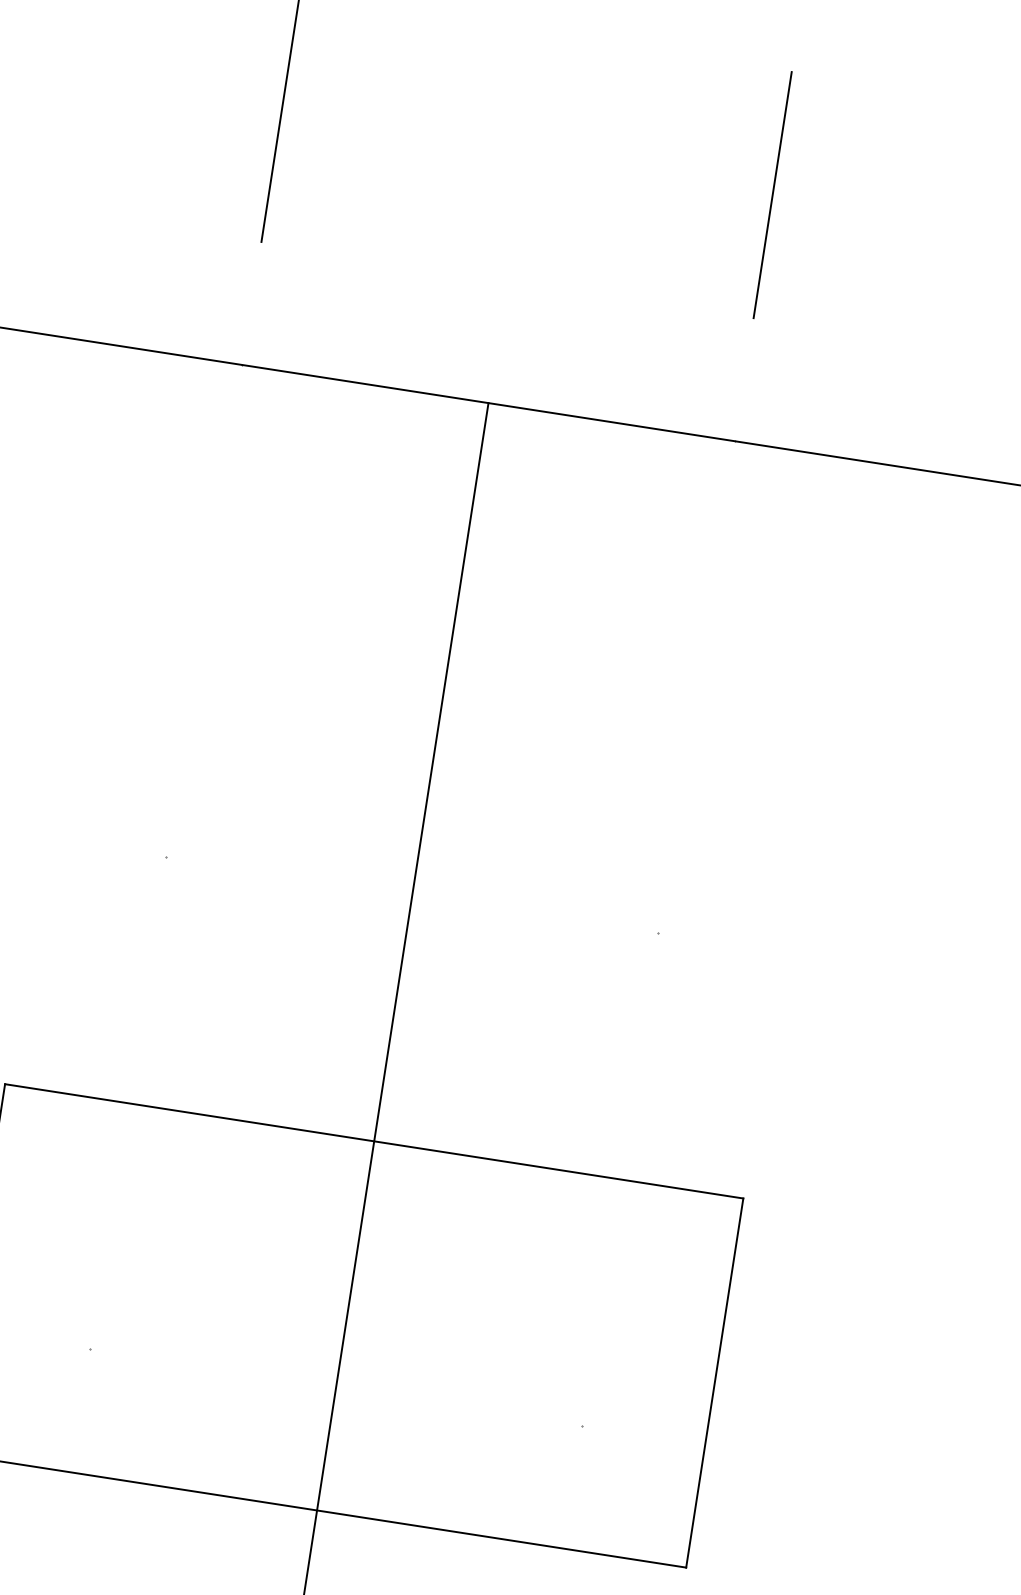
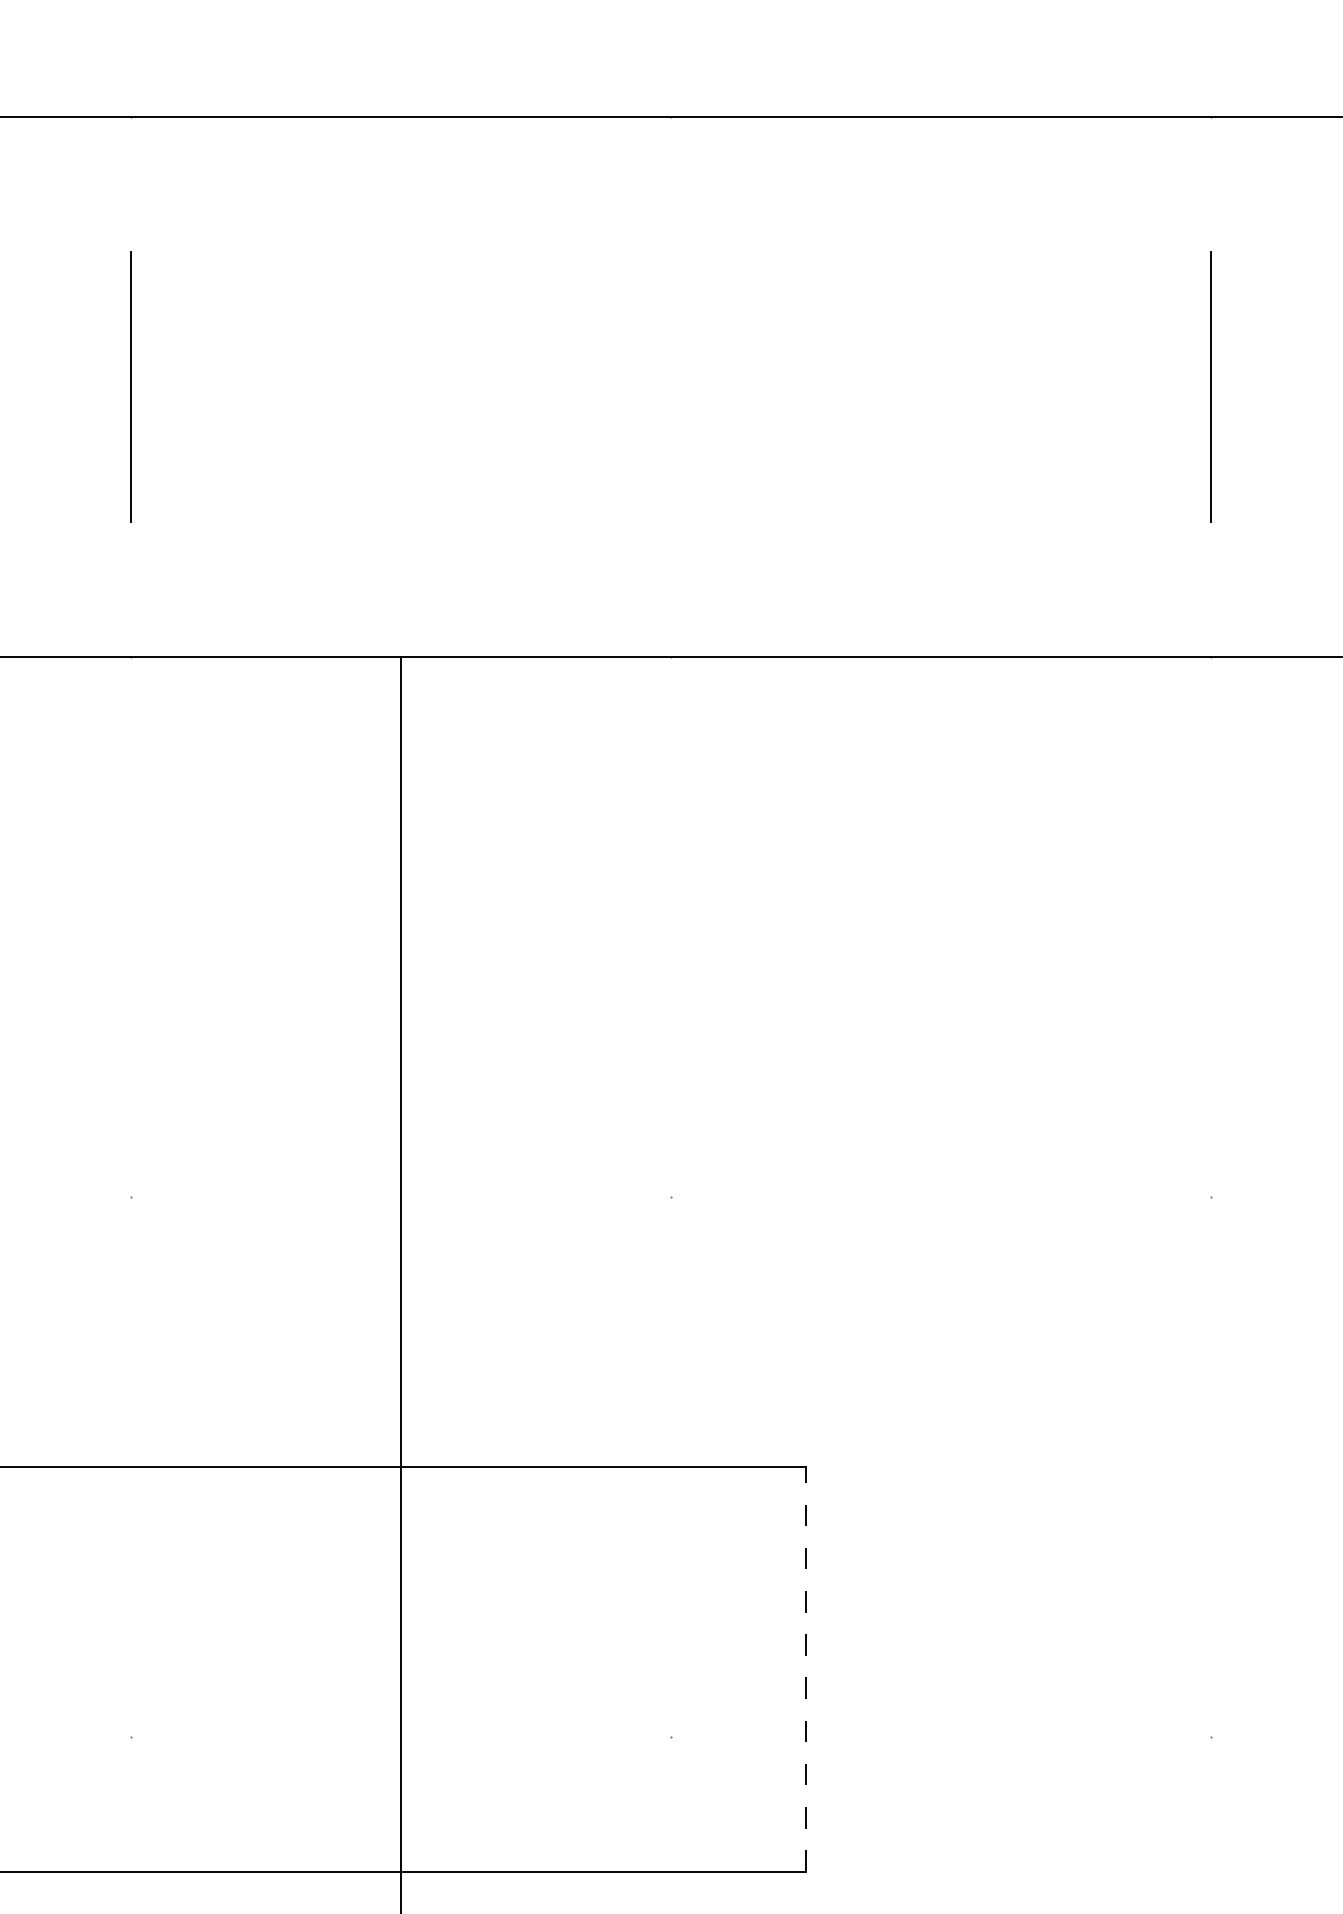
line: (772, 195) -> (670, 387), removed
line: (714, 1382) -> (805, 1668), solid -> dashed

